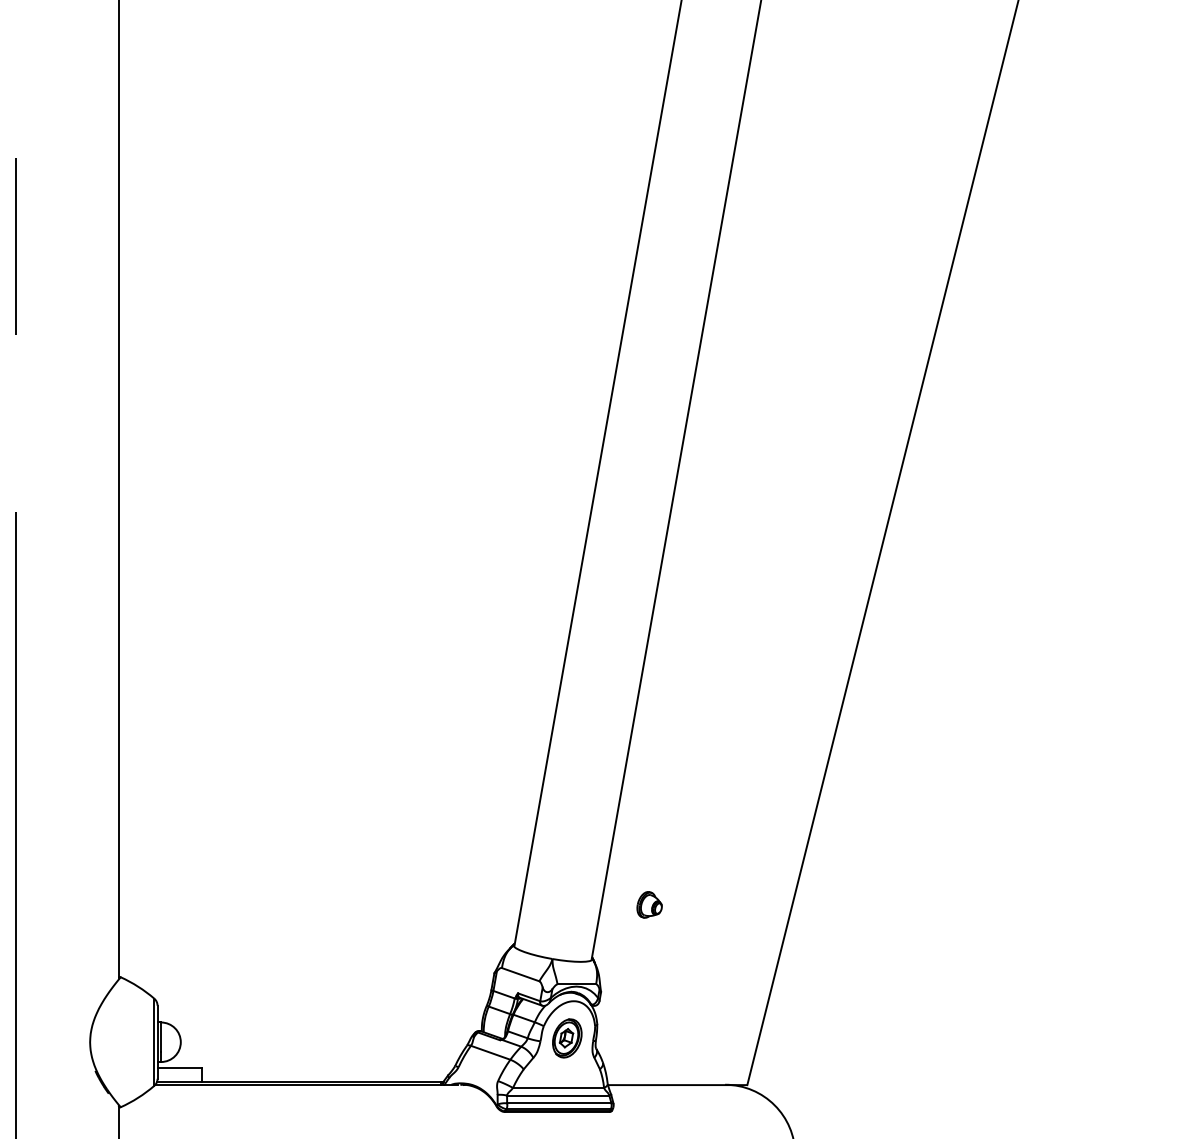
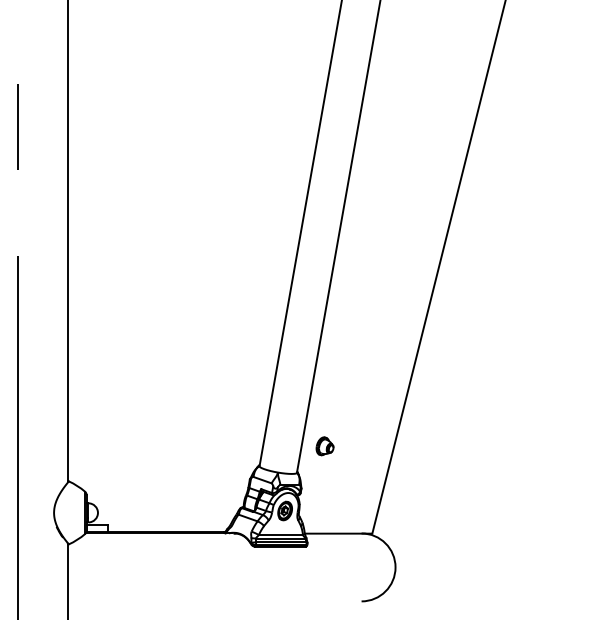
part: (648, 905) -> (324, 446), size x1.43

